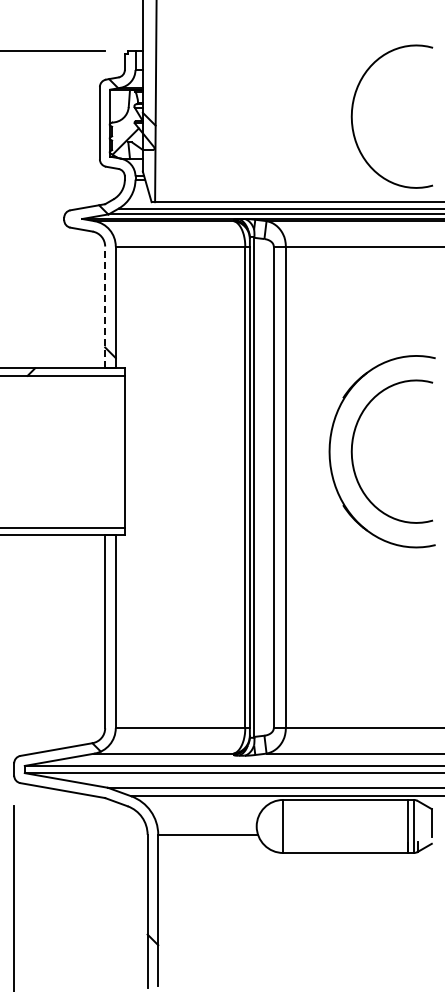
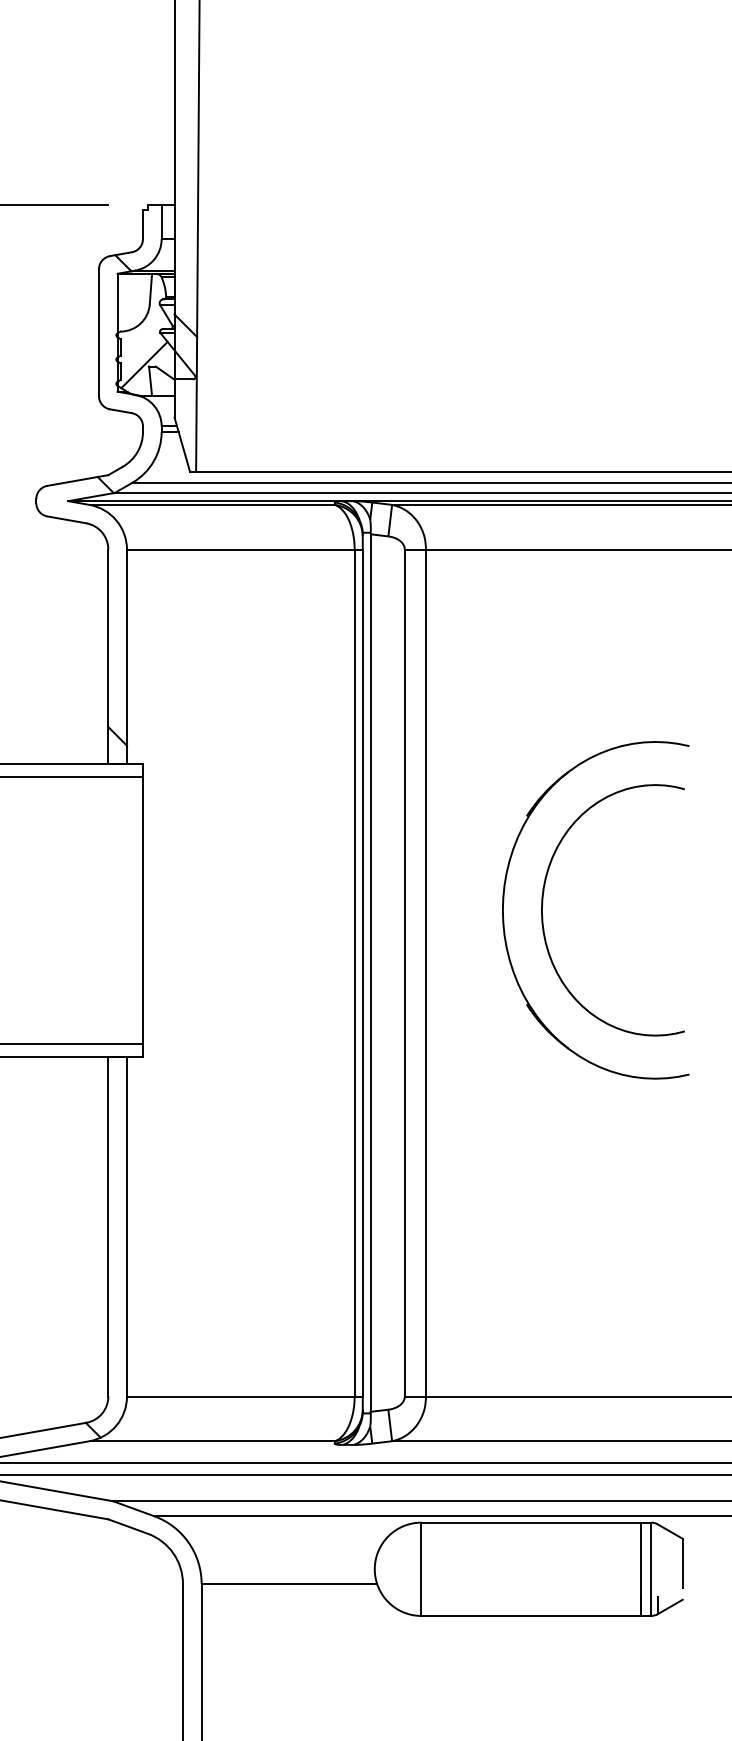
curve: (353, 108) -> (544, 306), removed
line: (105, 307) -> (108, 656), dashed -> solid

